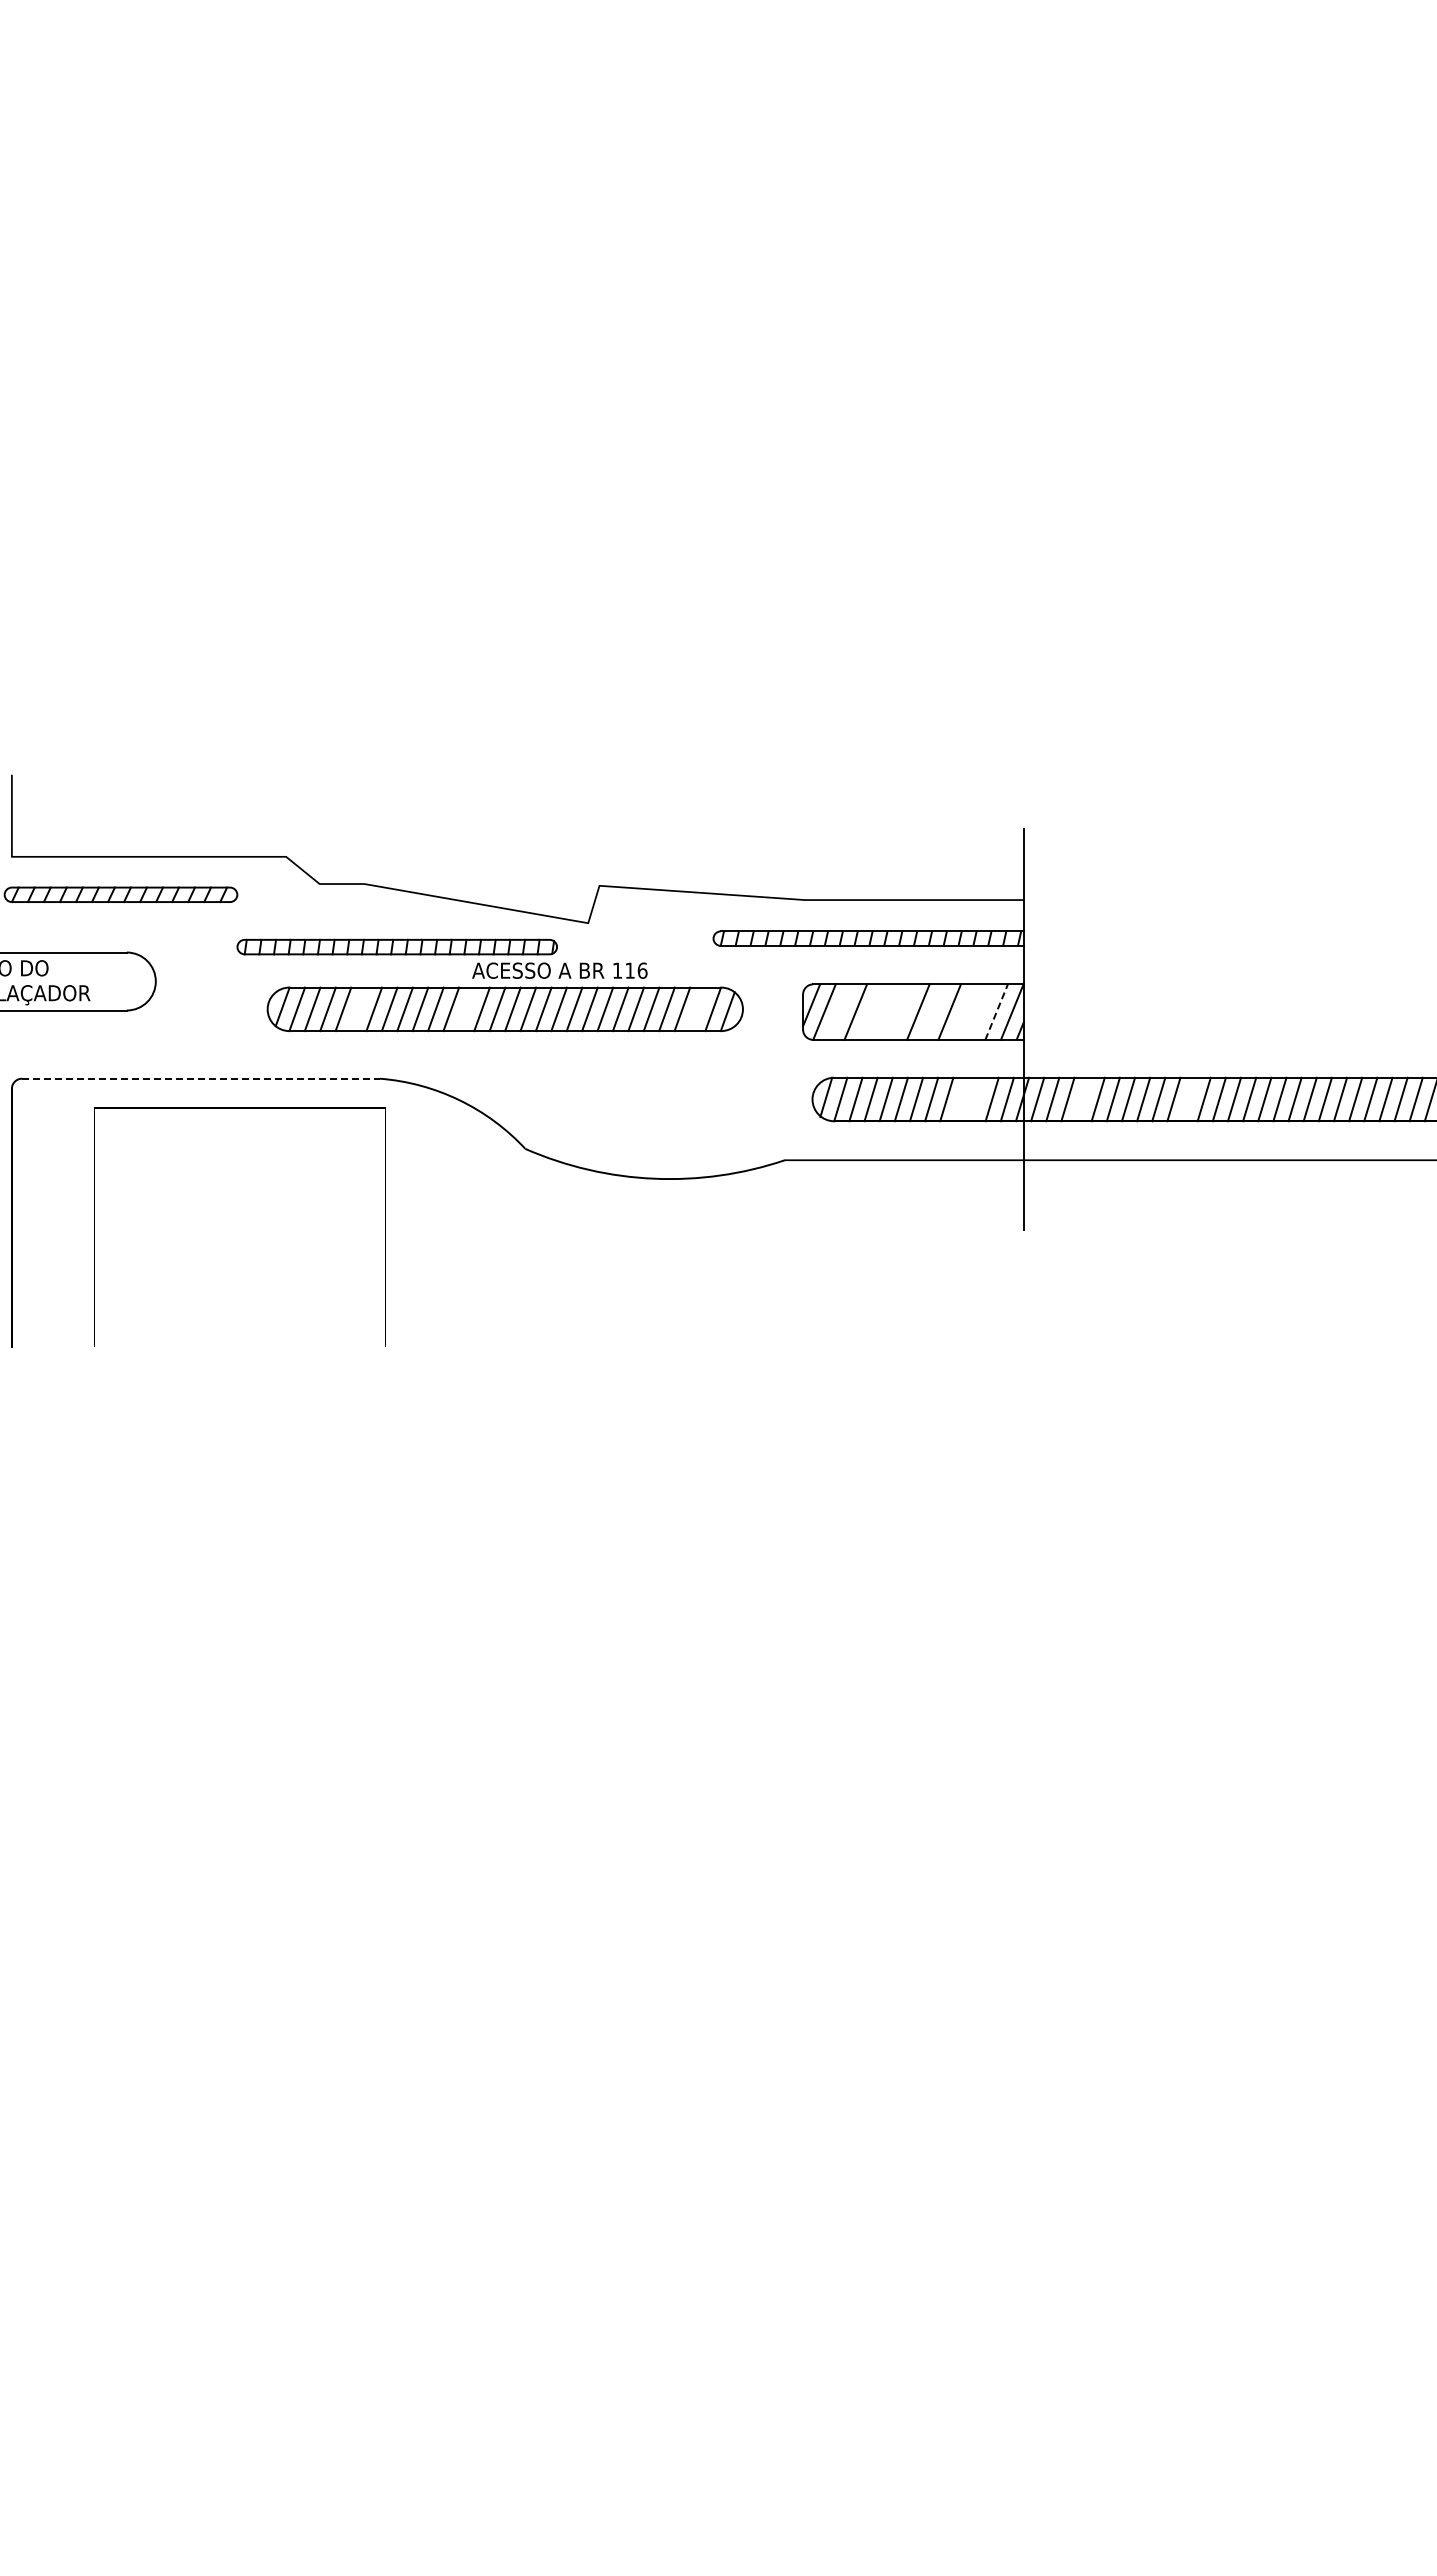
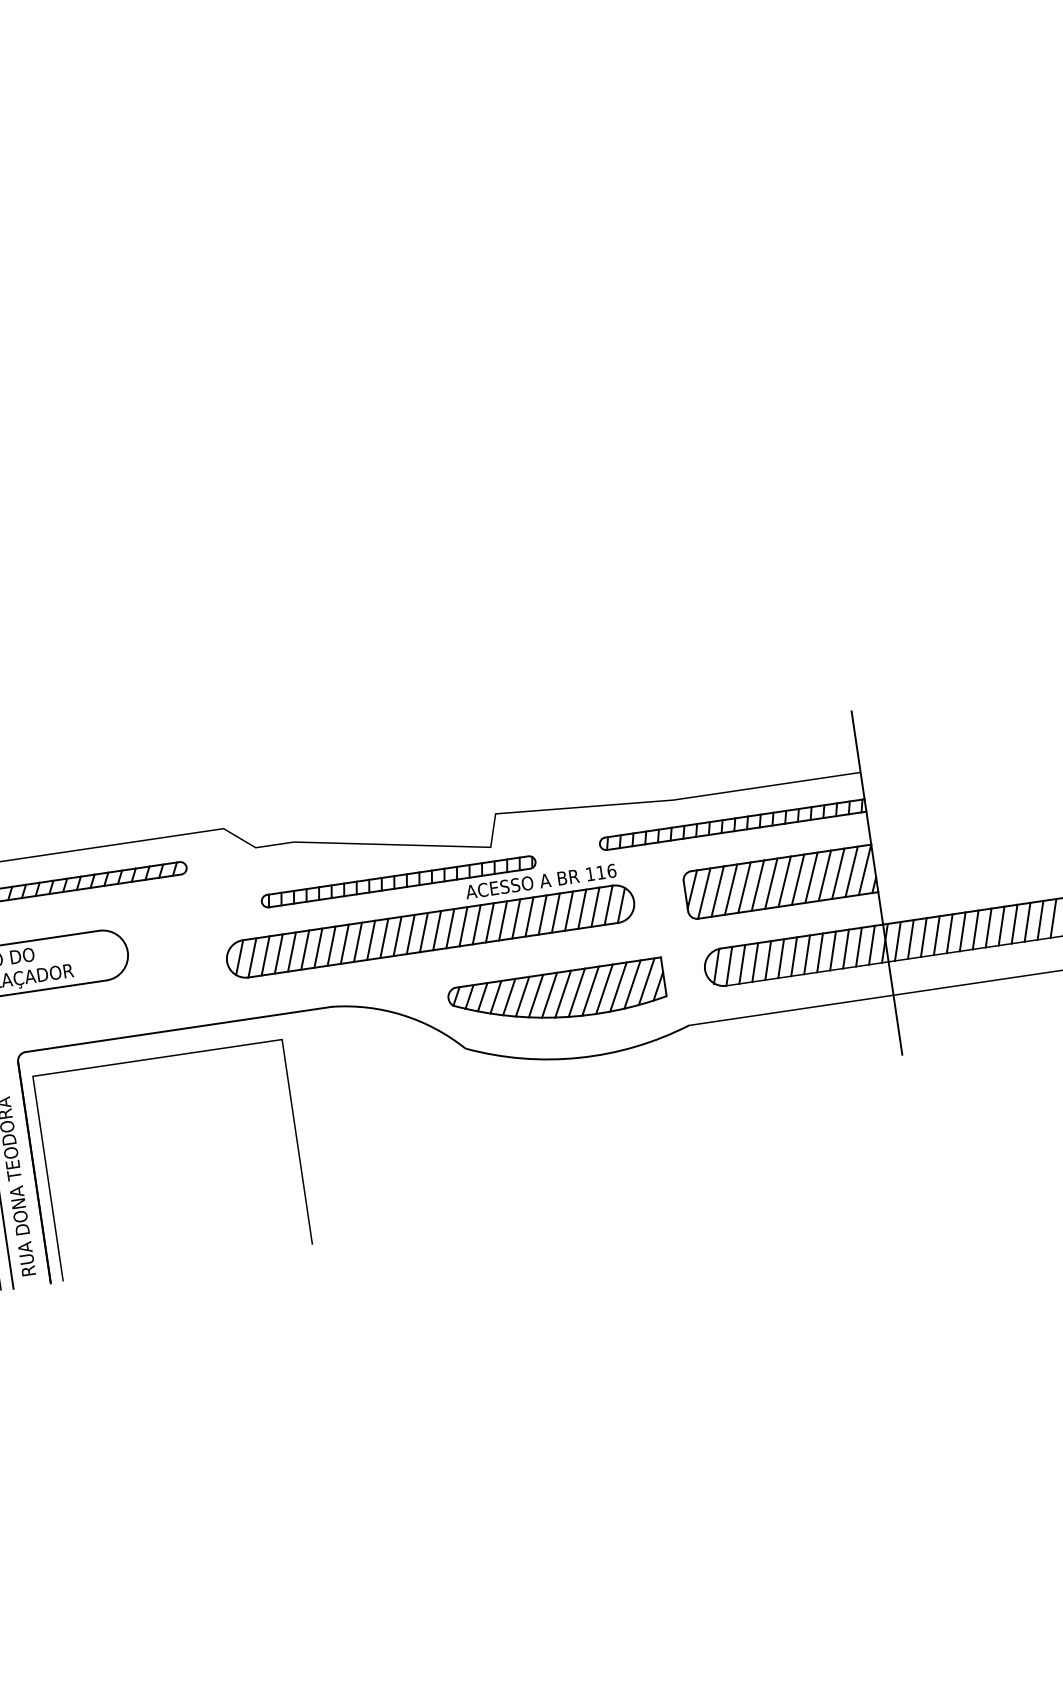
part: (441, 958) -> (438, 885), moved
line: (358, 1009) -> (304, 950), added
line: (466, 1009) -> (397, 936), added
line: (697, 1009) -> (595, 907), added
line: (839, 1011) -> (717, 891), added
line: (871, 1011) -> (744, 887), added
line: (886, 1011) -> (757, 885), added
line: (902, 1011) -> (770, 883), added
line: (933, 1011) -> (797, 879), added
line: (965, 1011) -> (824, 875), added
line: (980, 1011) -> (837, 873), added
line: (996, 1012) -> (851, 872), dashed -> solid
line: (200, 1078) -> (178, 1029), dashed -> solid
line: (961, 1099) -> (832, 951), added
line: (976, 1099) -> (845, 949), added
line: (1082, 1099) -> (936, 935), added
line: (1188, 1099) -> (1027, 922), added
part: (639, 1104) -> (557, 996), added
line: (239, 1108) -> (157, 1058), moved

